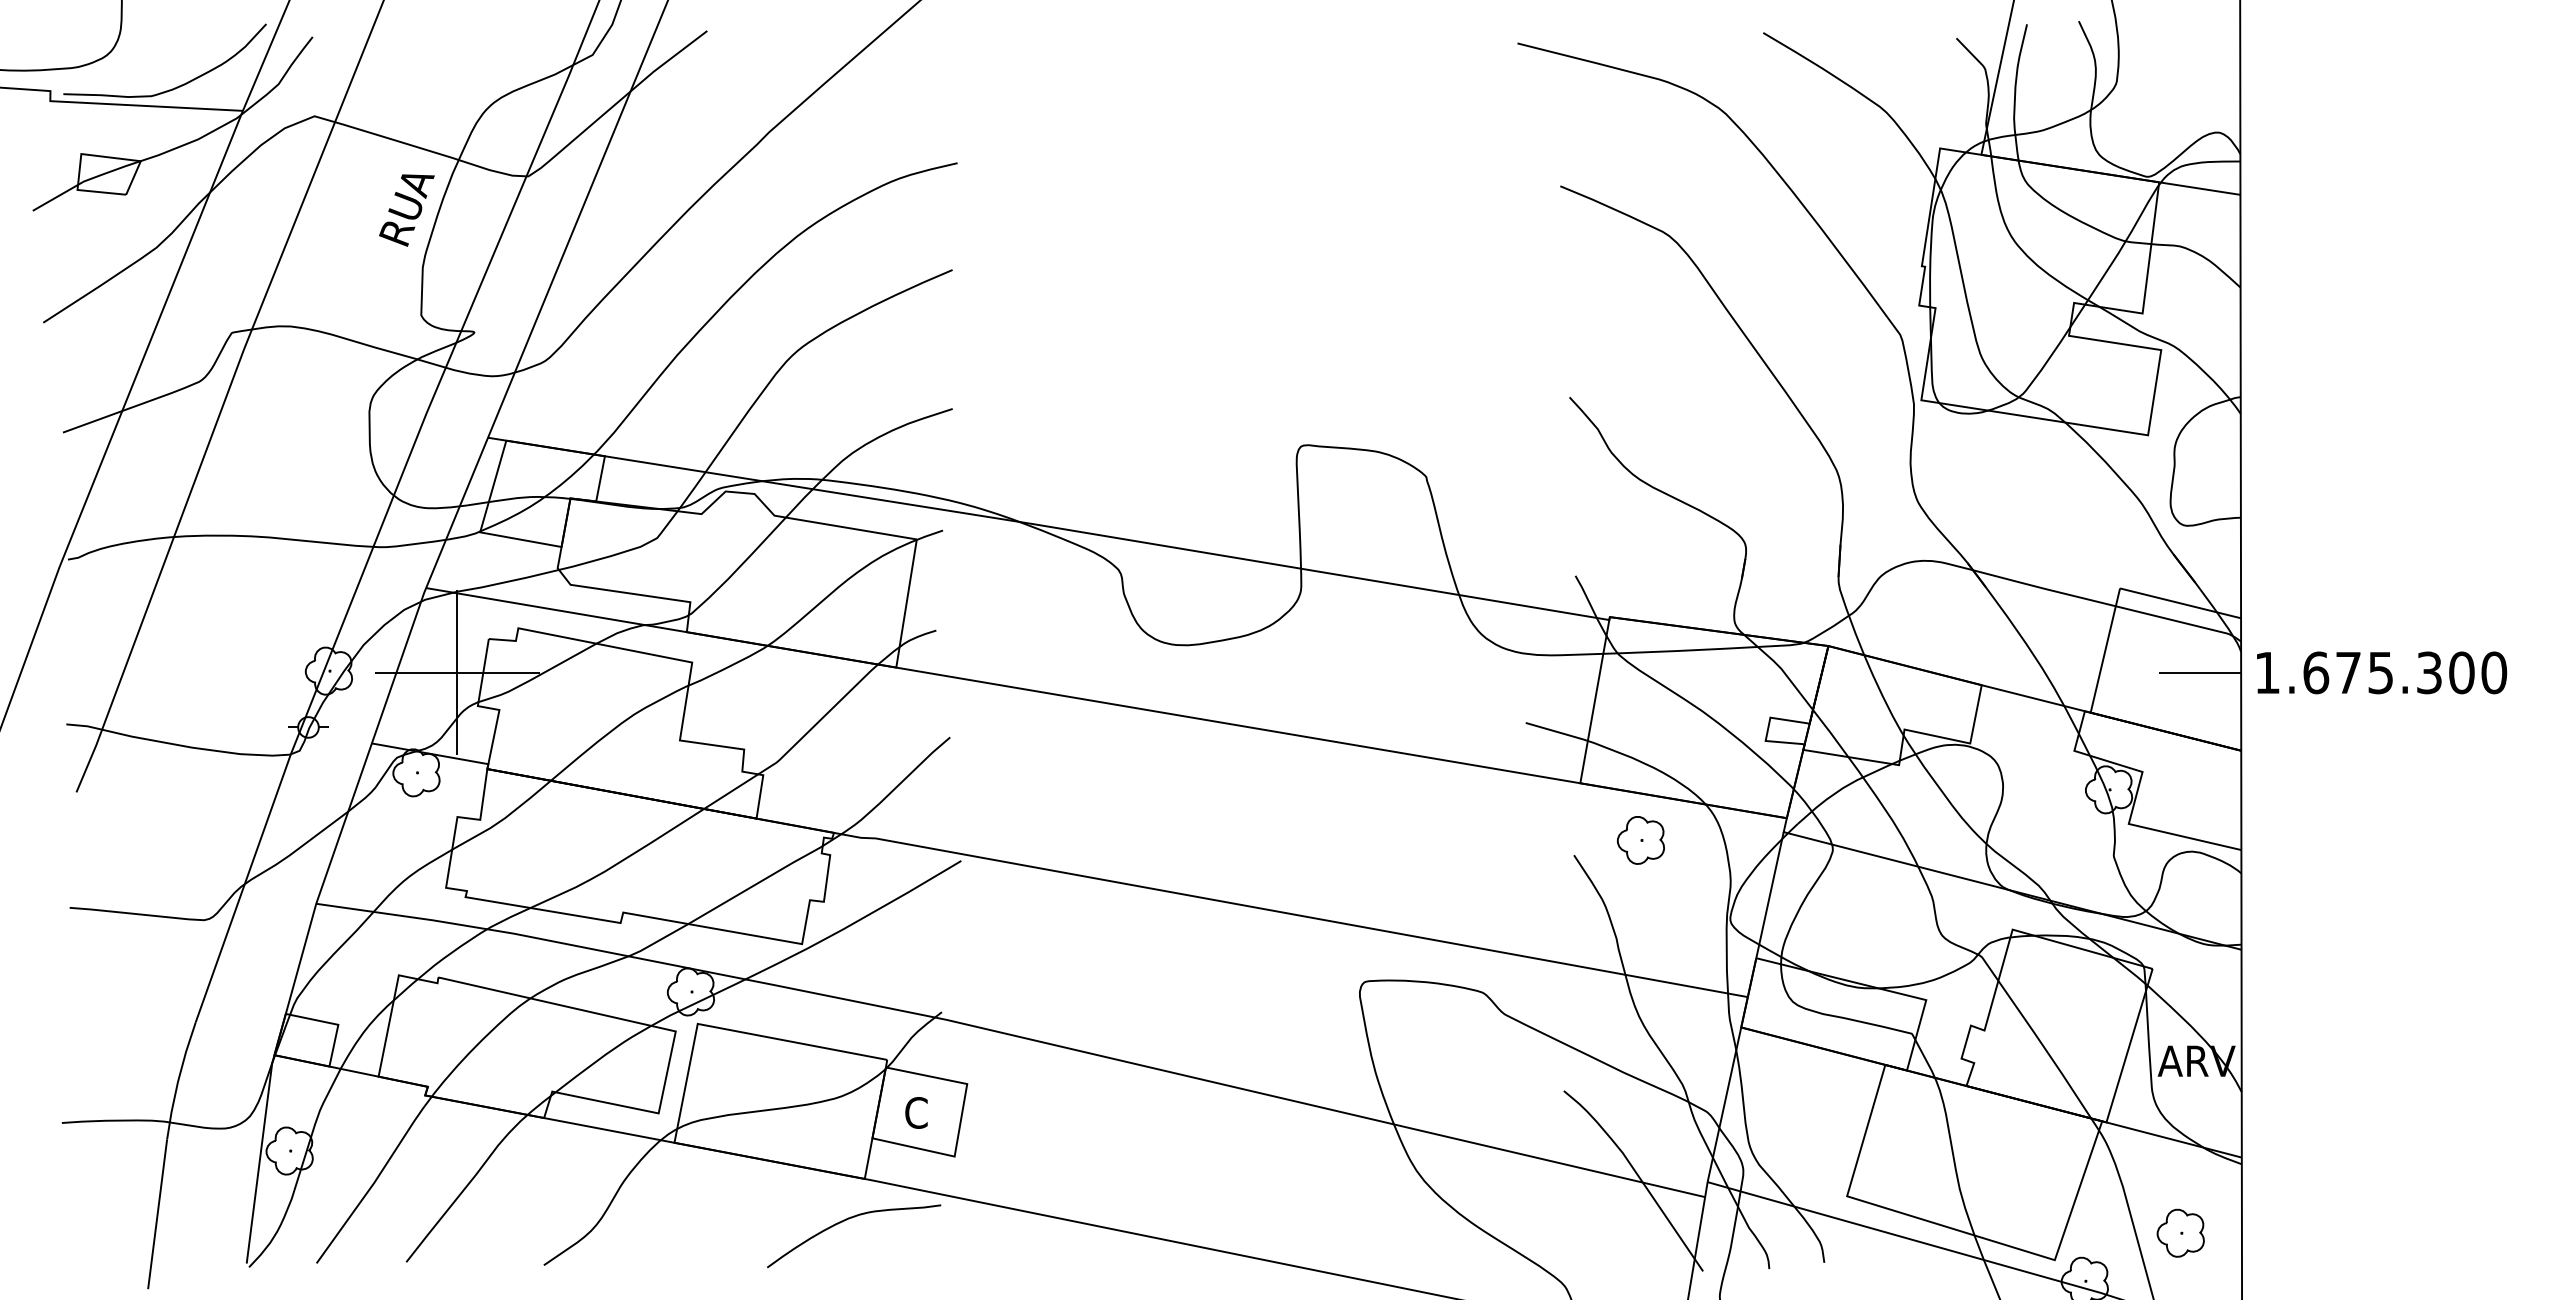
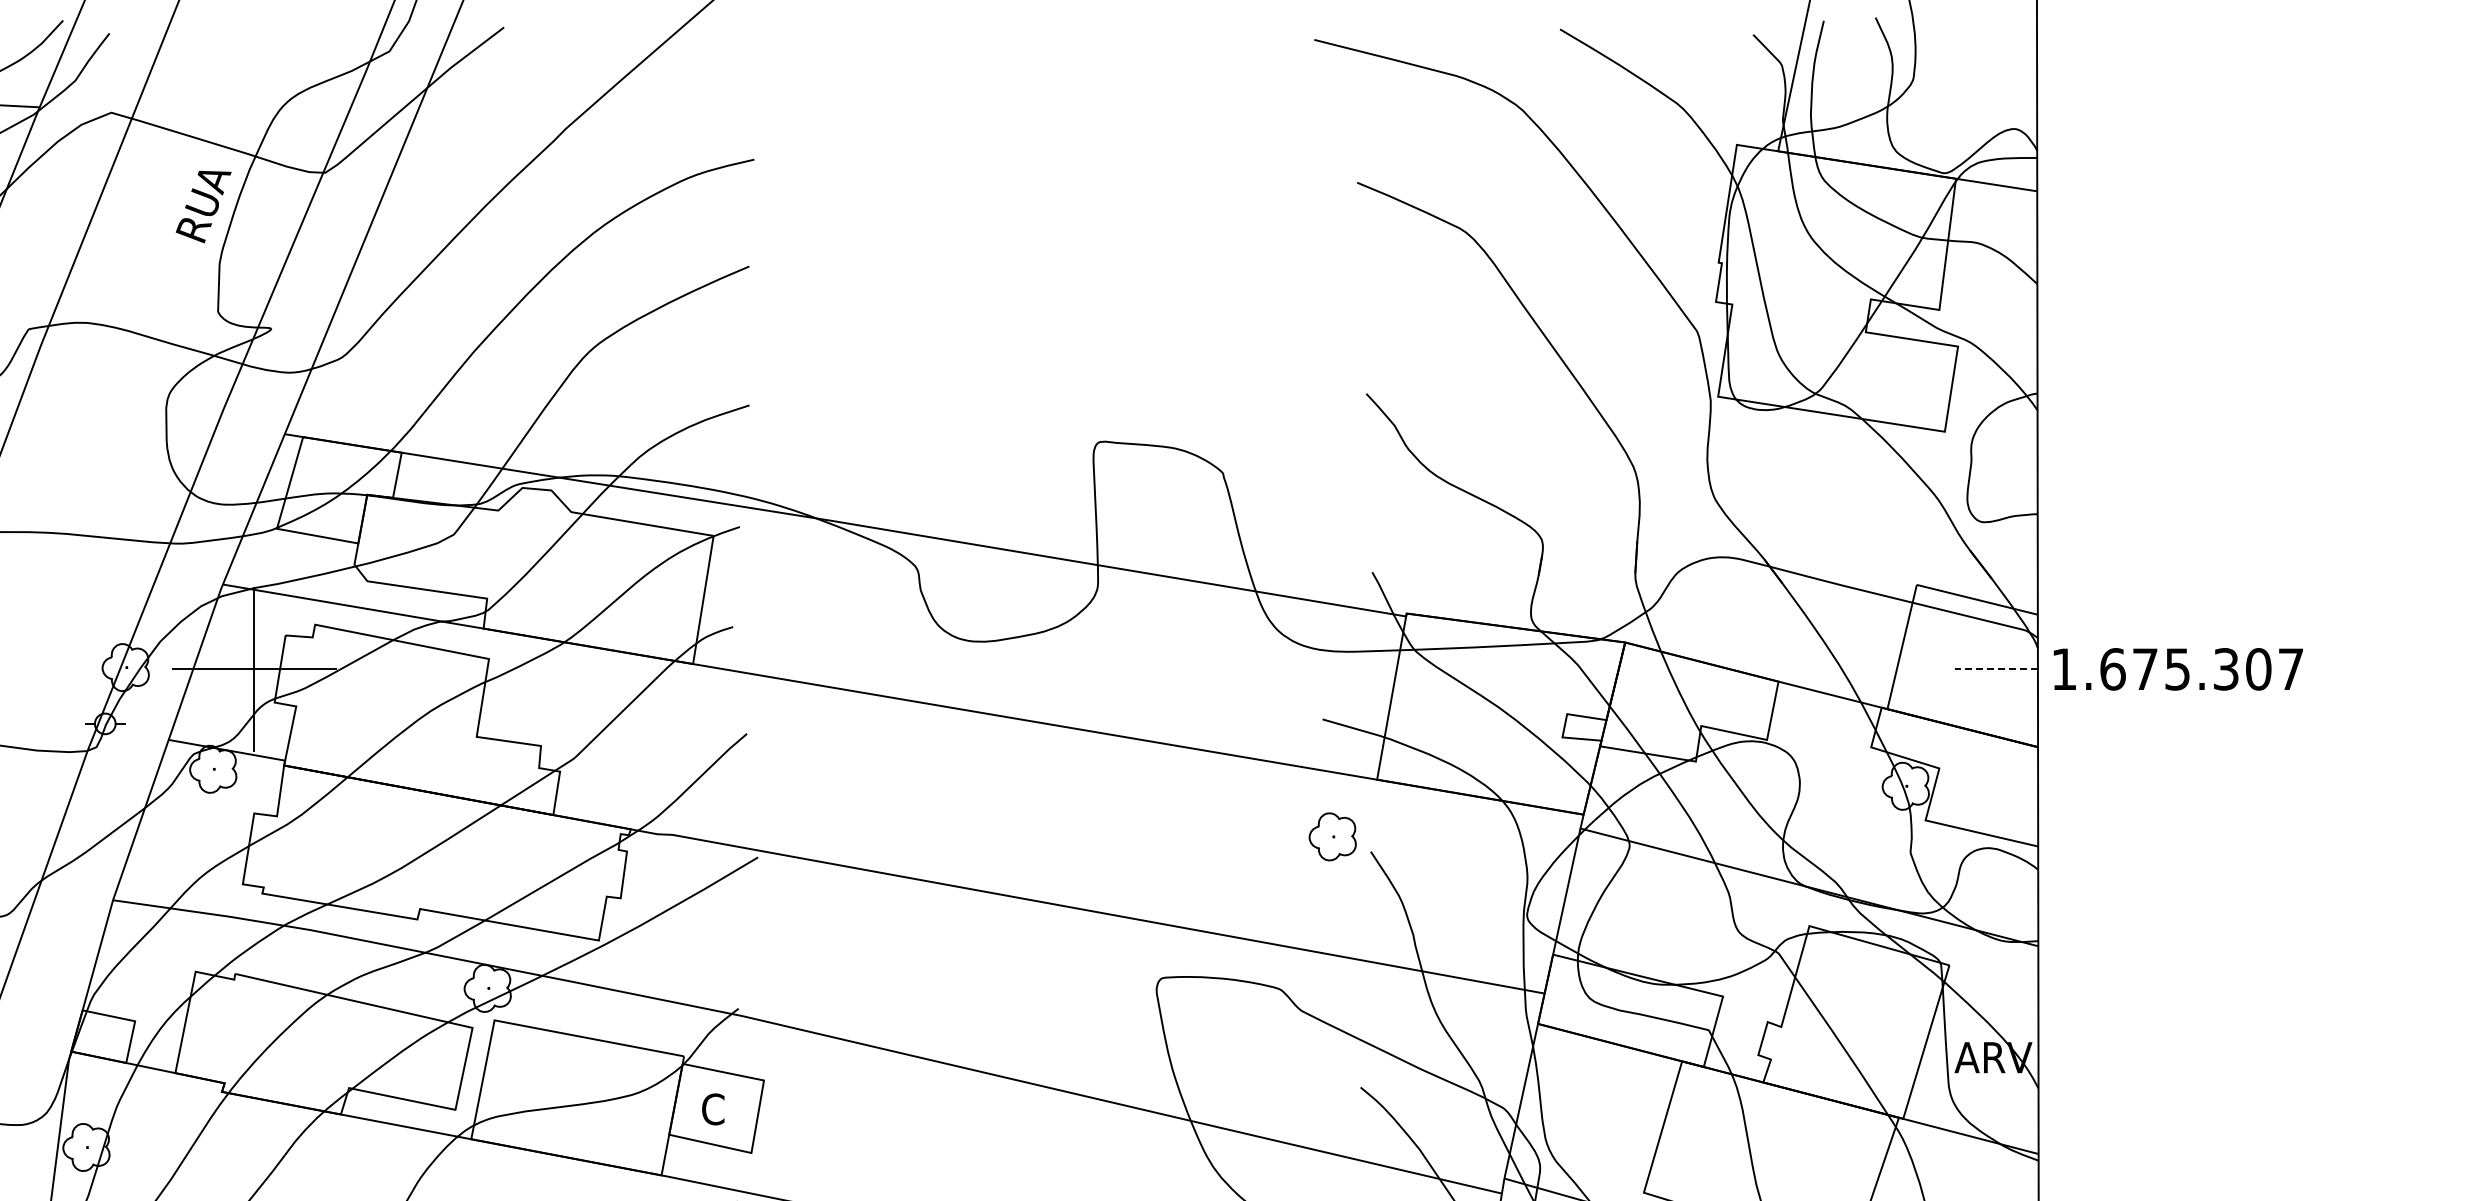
line: (2199, 672) -> (1996, 668), solid -> dashed
text: (2494, 672) -> (2291, 668), 1.675.300 -> 1.675.307
part: (1640, 840) -> (1332, 836), moved

